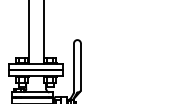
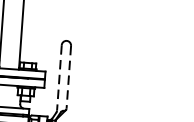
line: (80, 67) -> (68, 78), solid -> dashed
line: (74, 68) -> (60, 78), solid -> dashed

